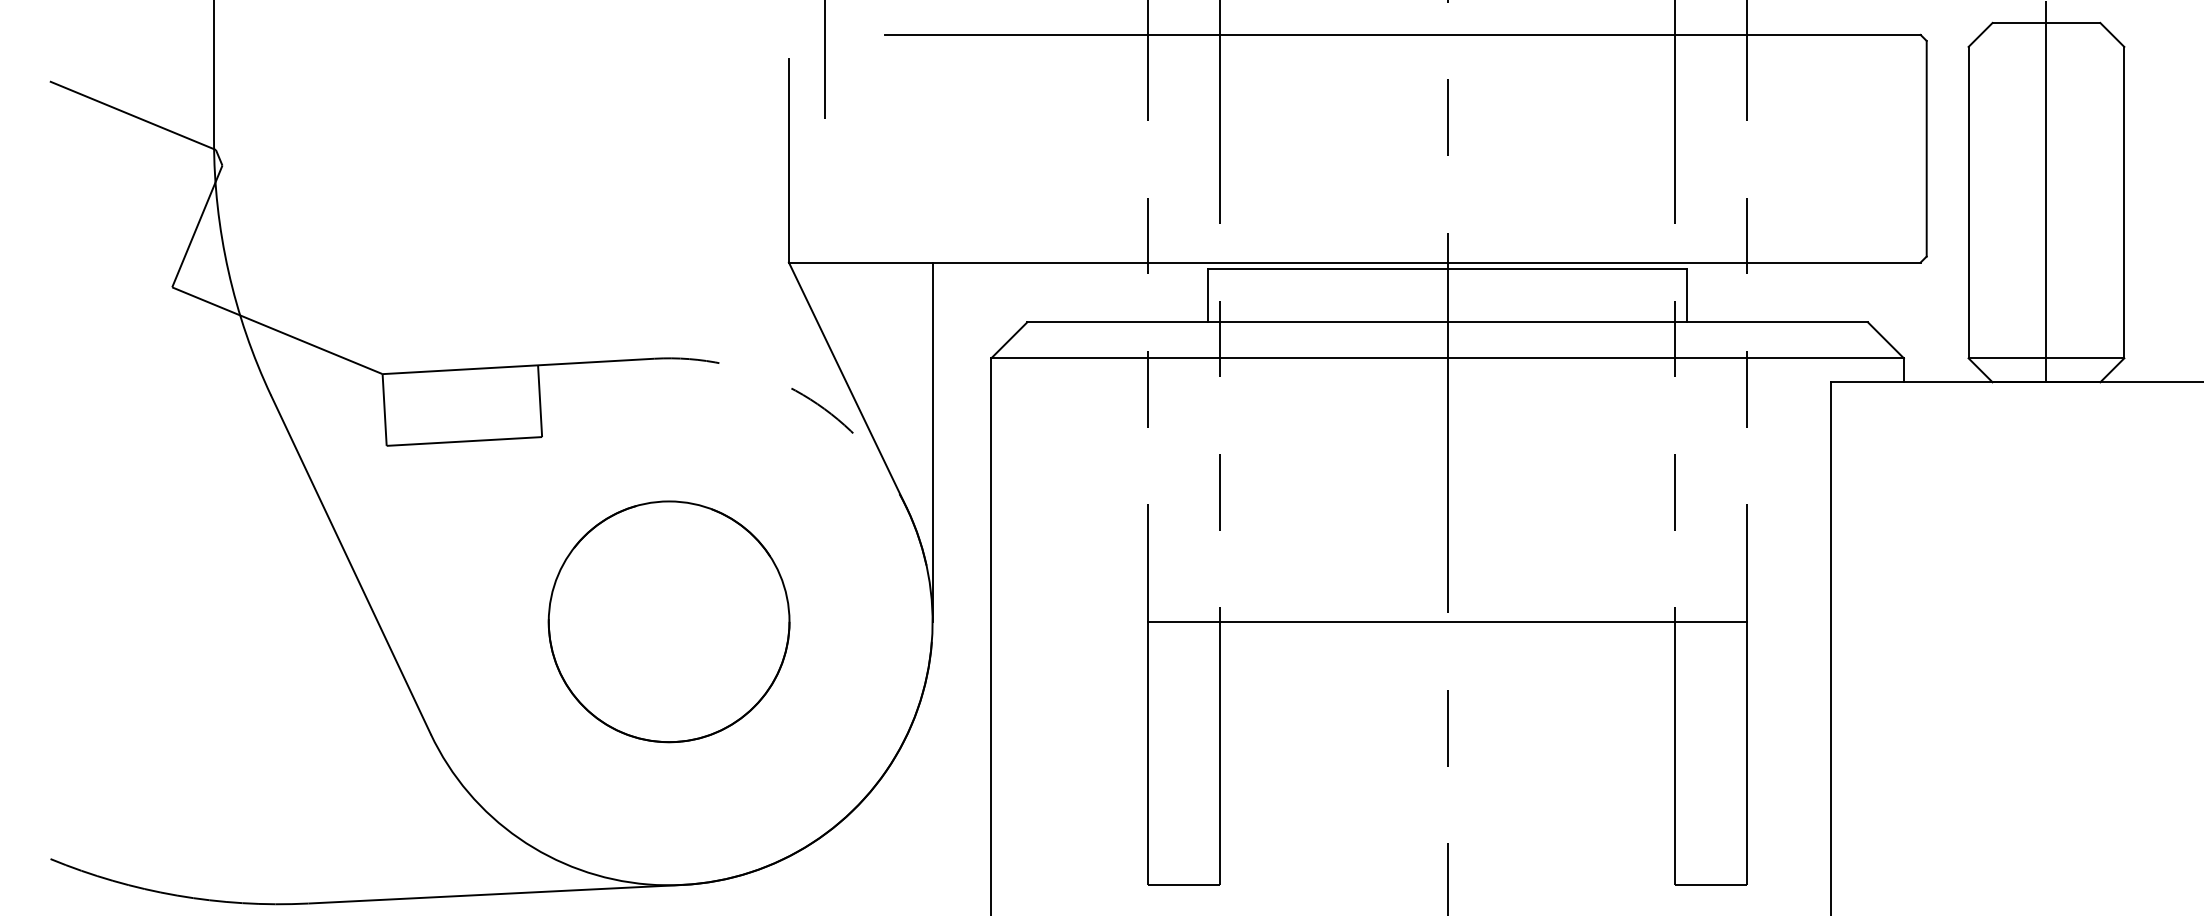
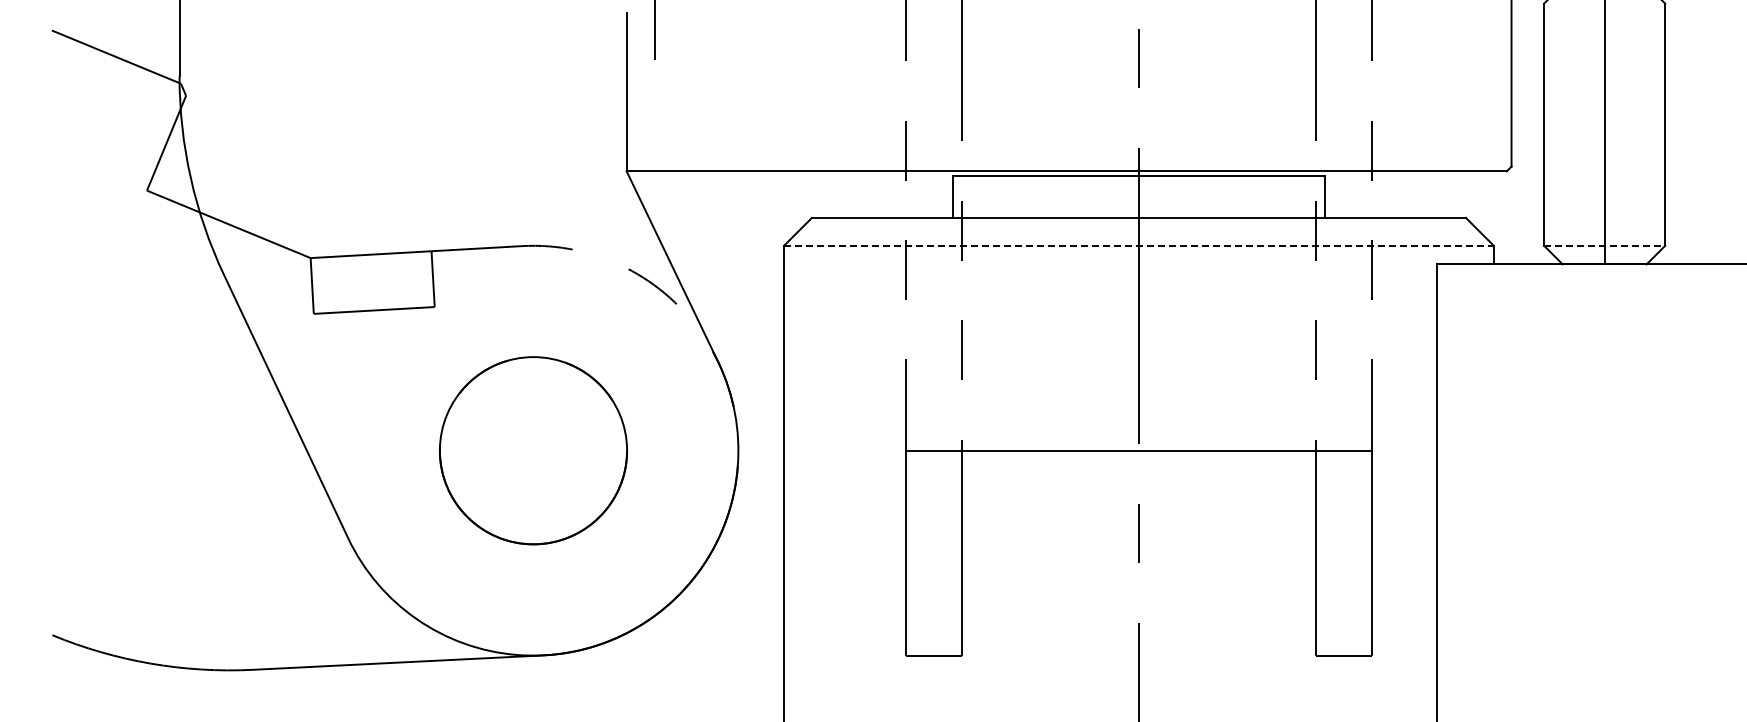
line: (1447, 357) -> (1138, 245), solid -> dashed
line: (2046, 357) -> (1604, 245), solid -> dashed
line: (932, 441) -> (738, 310), removed

